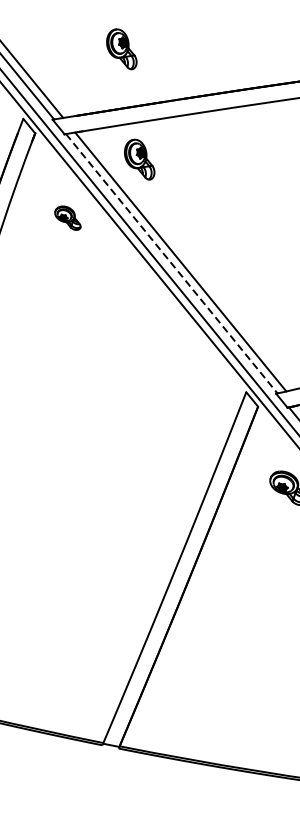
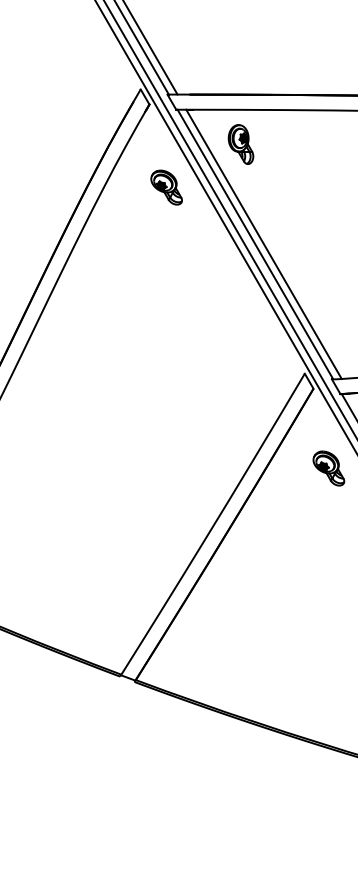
part: (120, 49) -> (240, 40), removed
part: (67, 218) -> (166, 187), size x1.43
line: (171, 263) -> (255, 244), dashed -> solid

